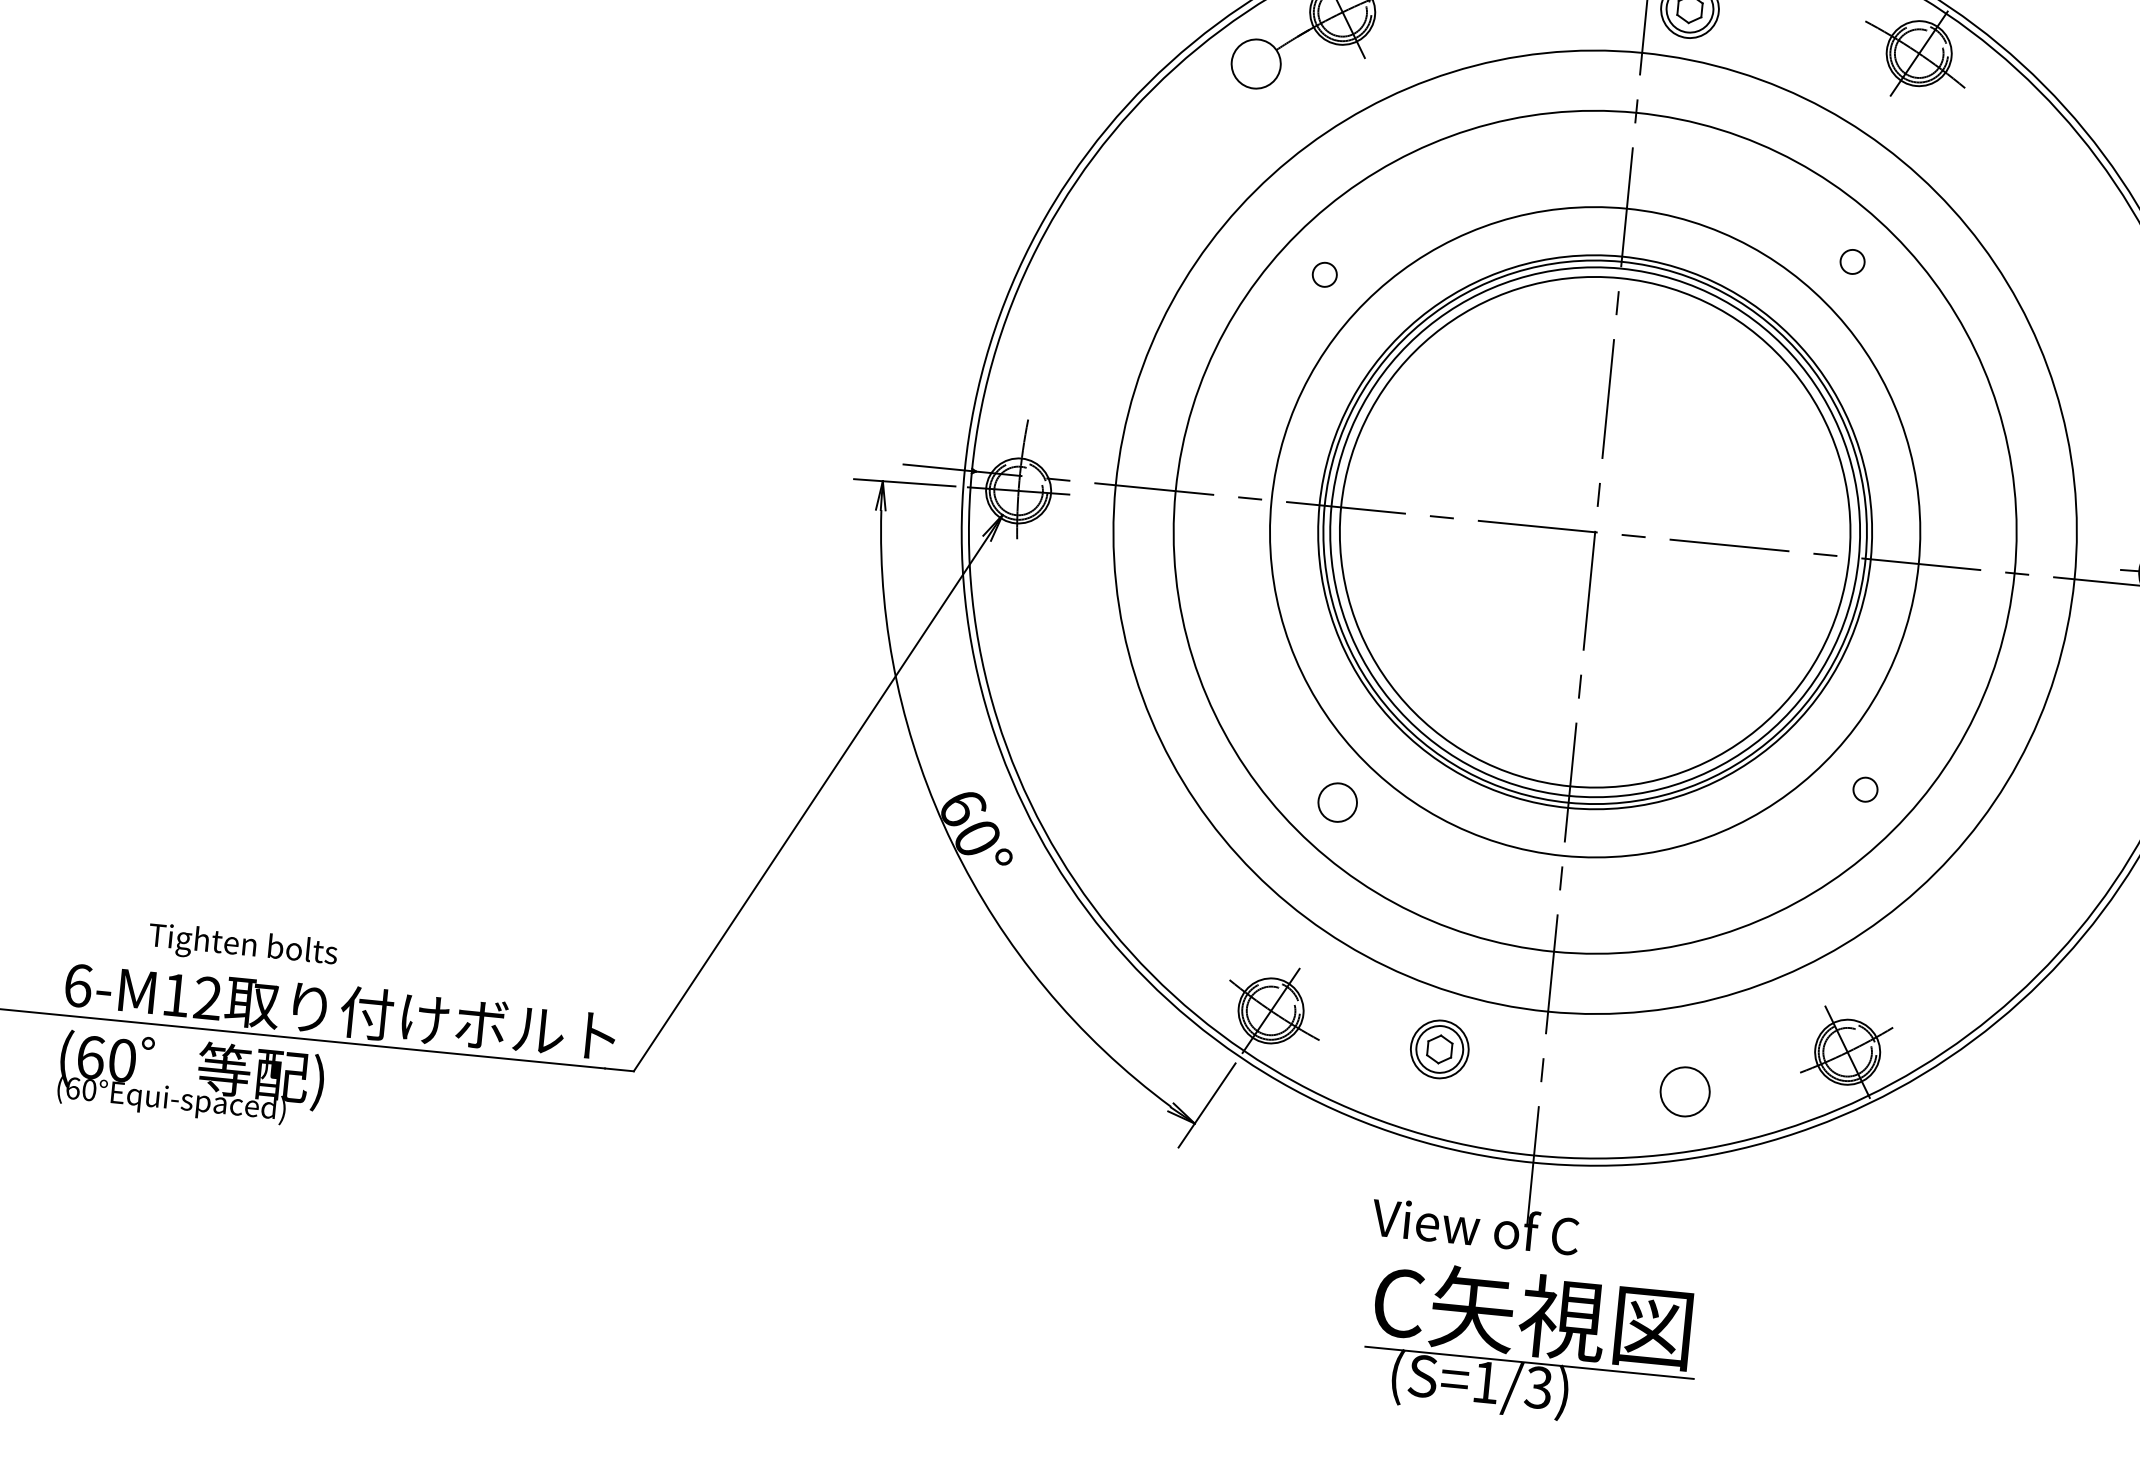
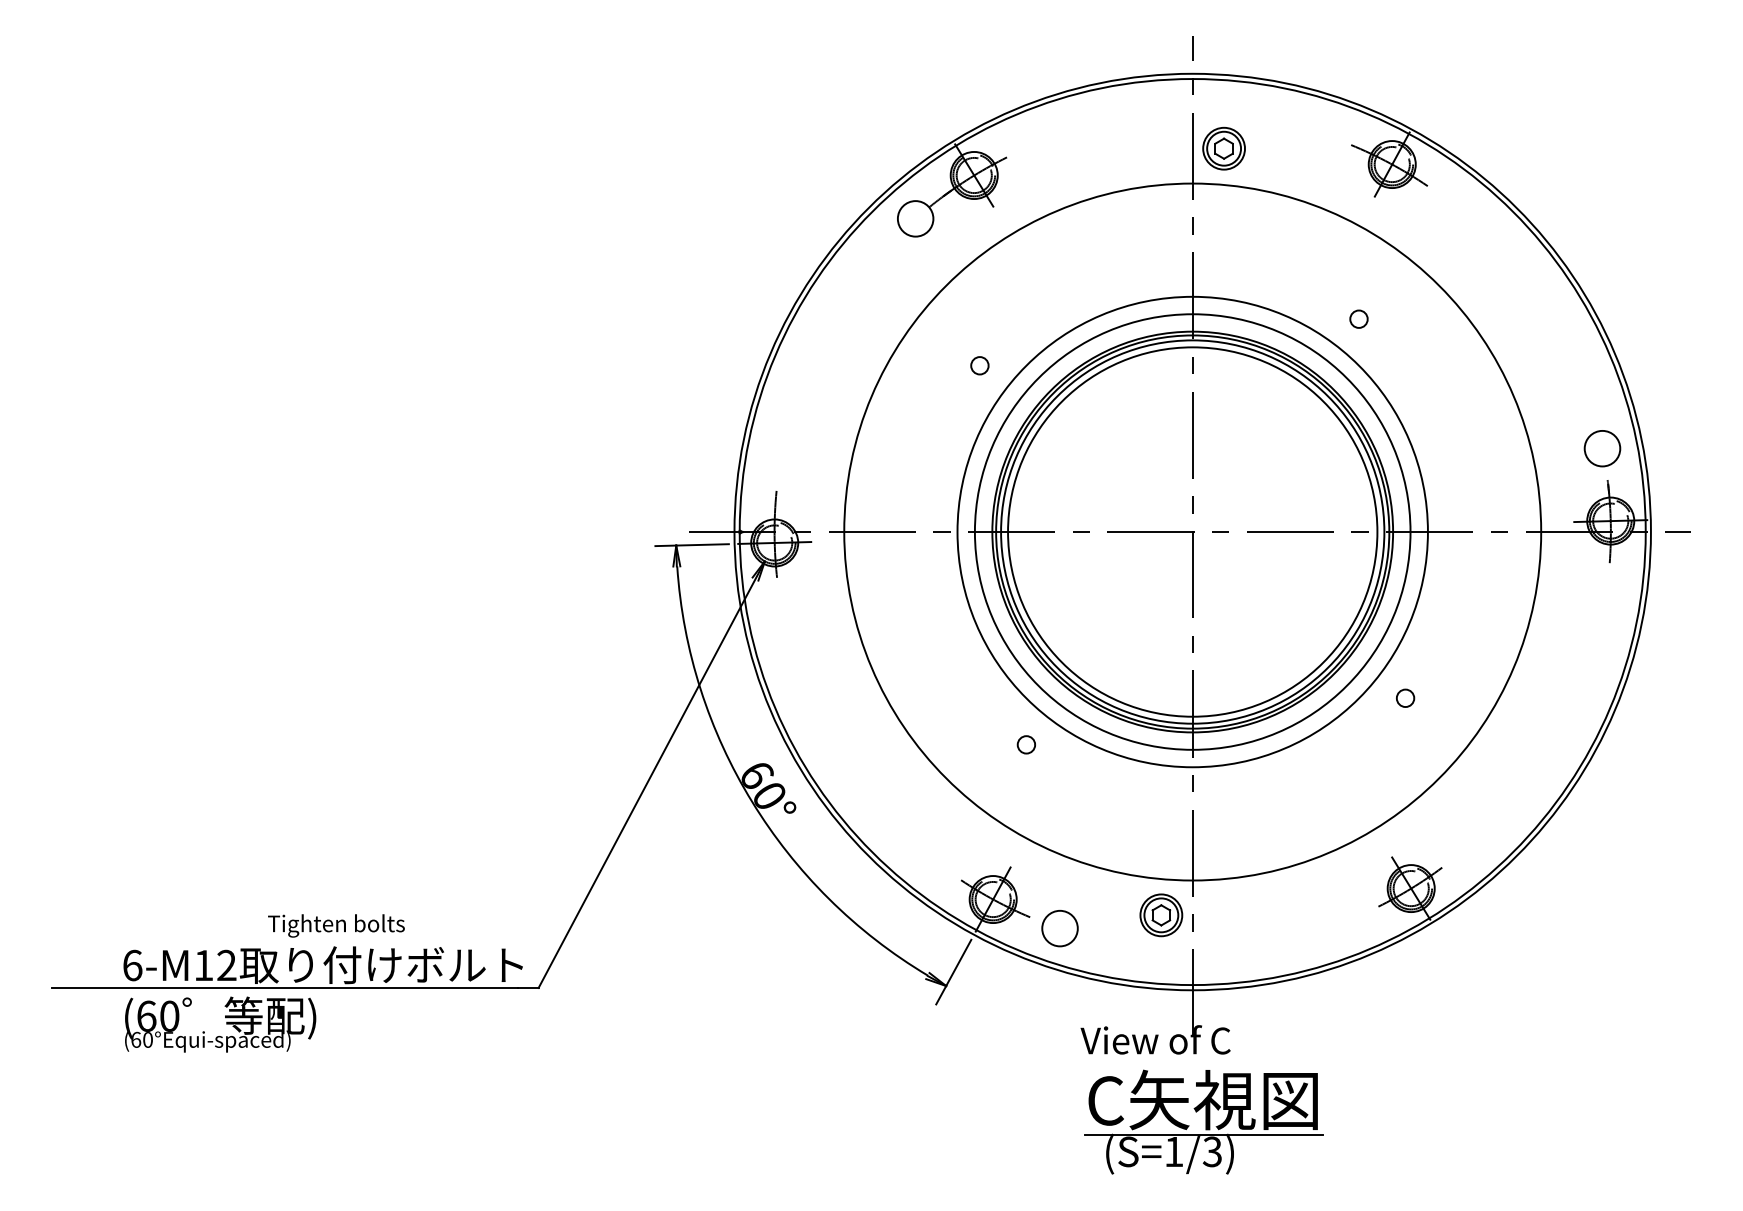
circle: (1594, 531) -> (1192, 531), size x0.71
circle: (1337, 802) -> (1026, 744), size x0.62
text: (243, 946) -> (336, 925), moved
part: (1439, 1049) -> (1161, 915), moved
circle: (1684, 1091) -> (1059, 928), moved

